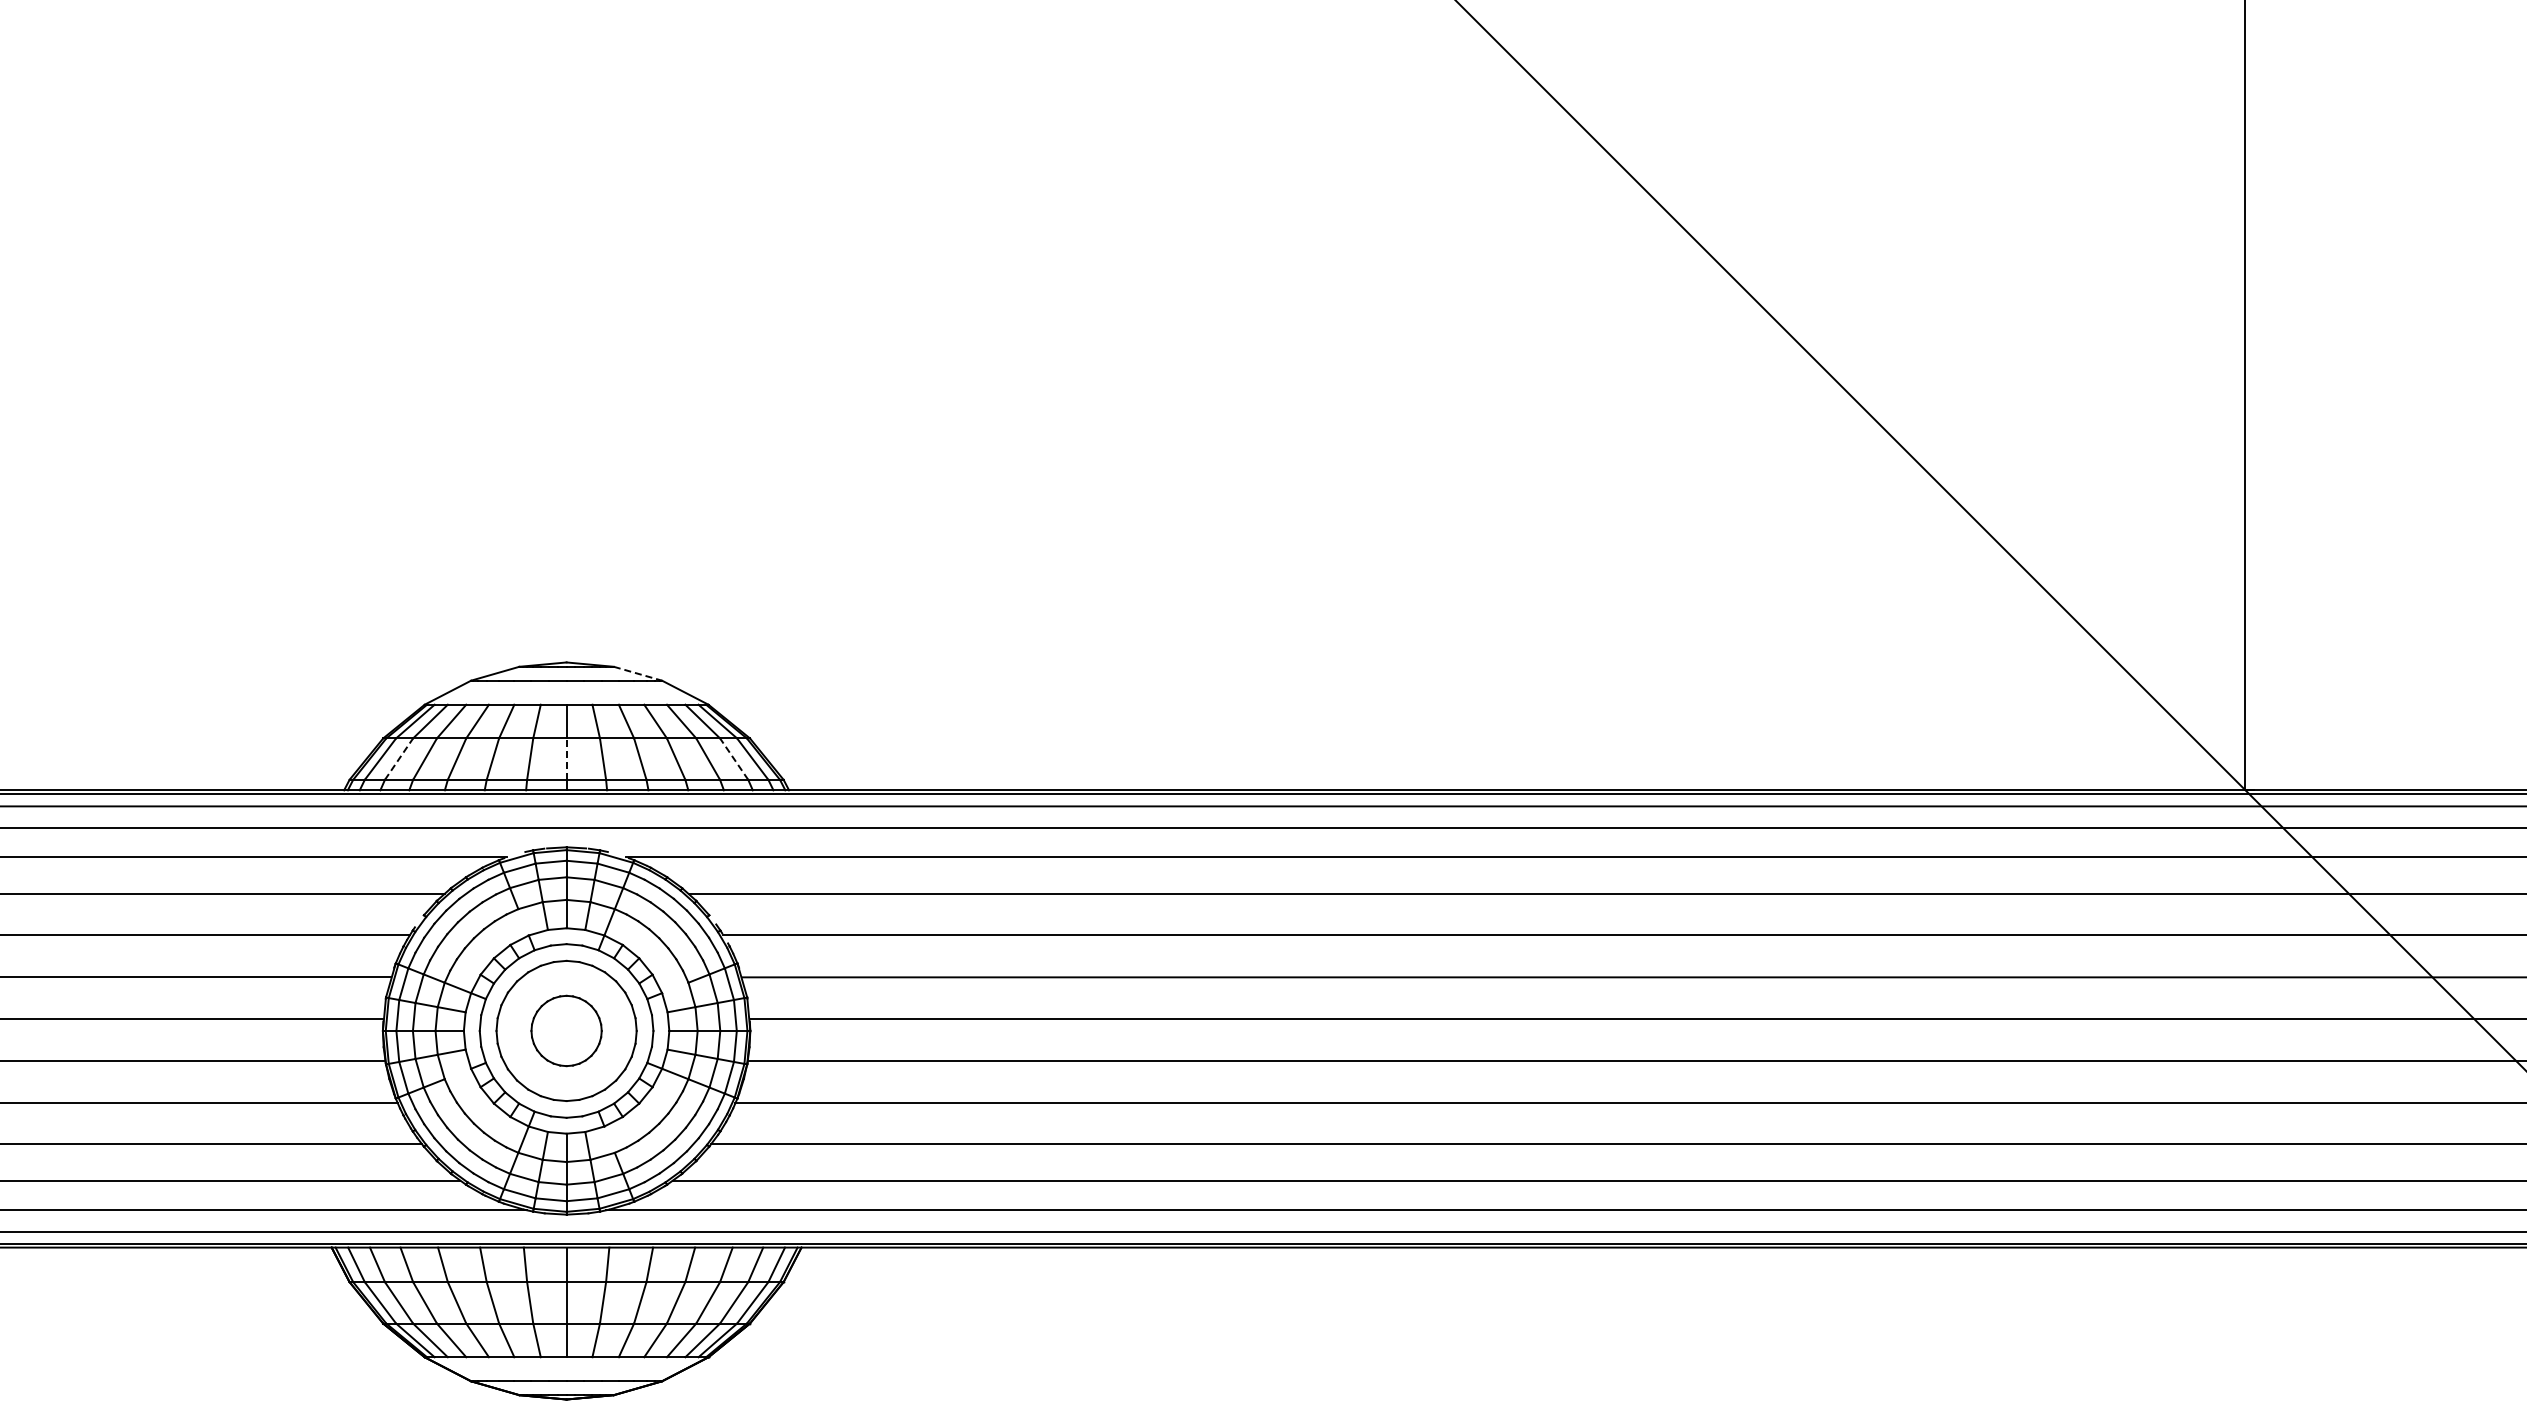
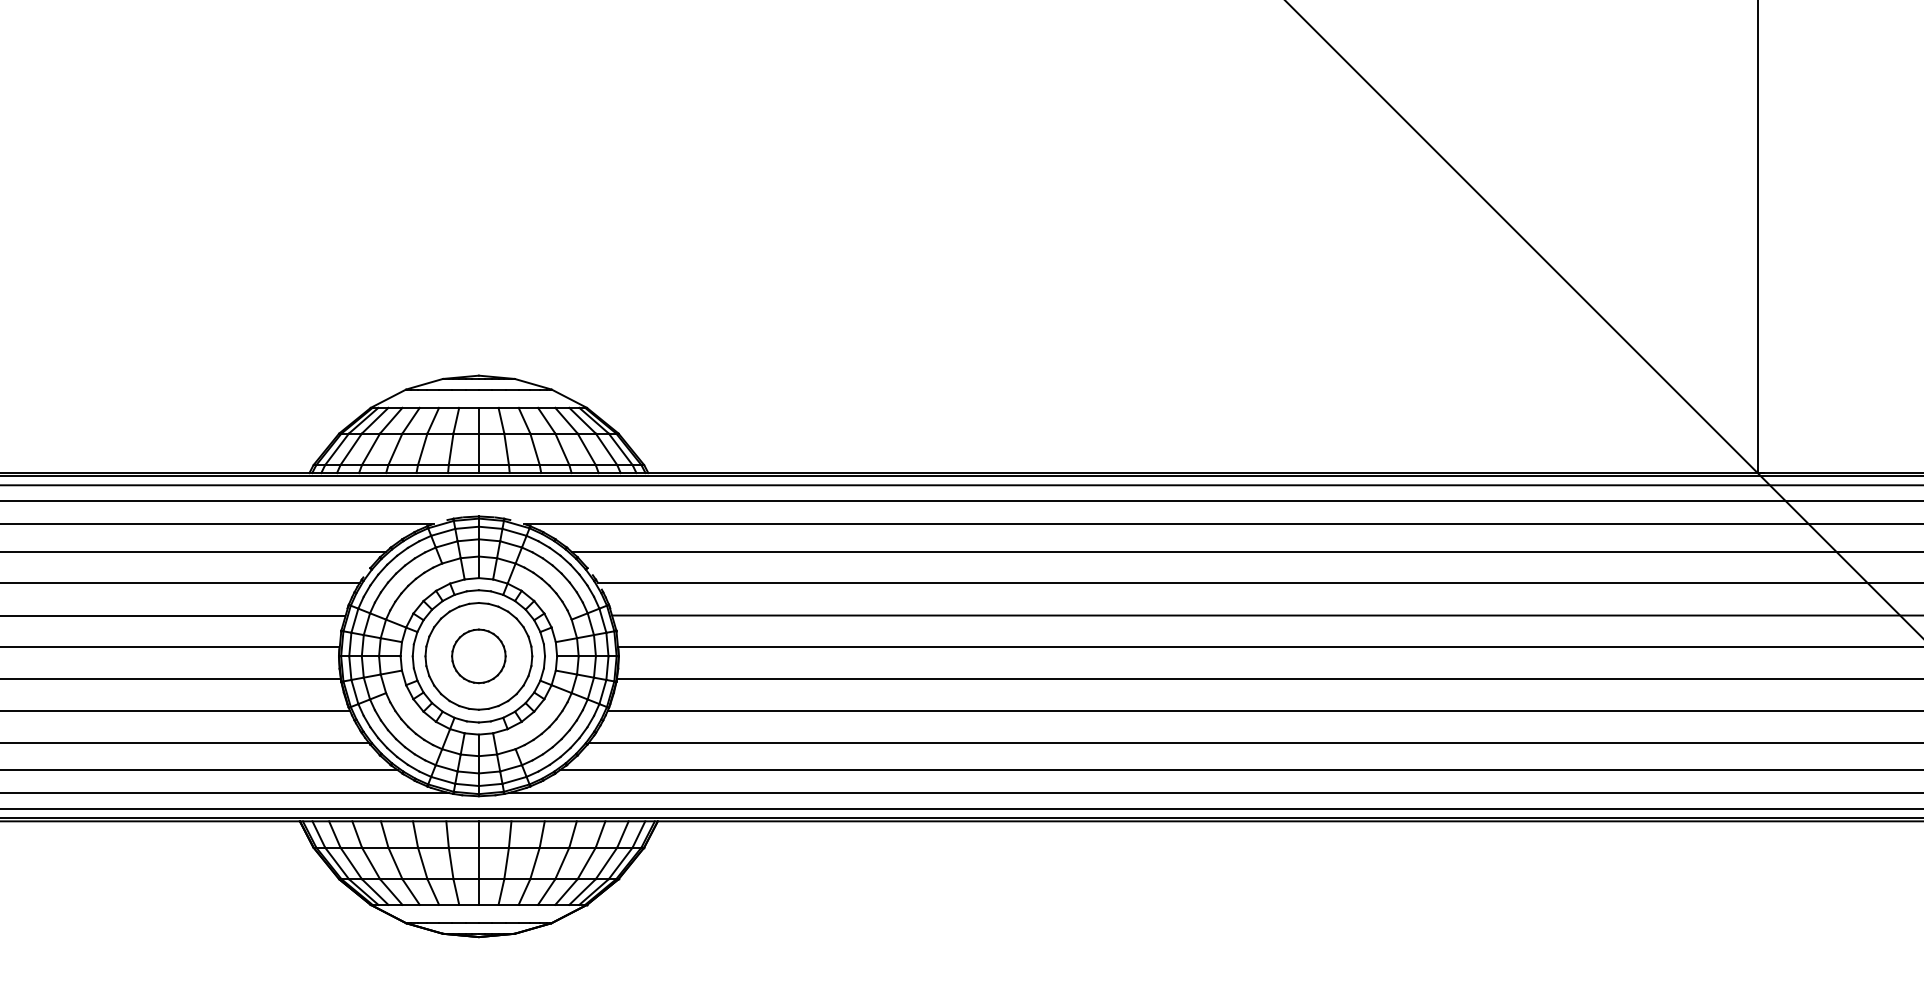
line: (638, 673) -> (533, 384), dashed -> solid
line: (399, 758) -> (351, 448), dashed -> solid
line: (733, 758) -> (606, 448), dashed -> solid
line: (566, 759) -> (478, 449), dashed -> solid

